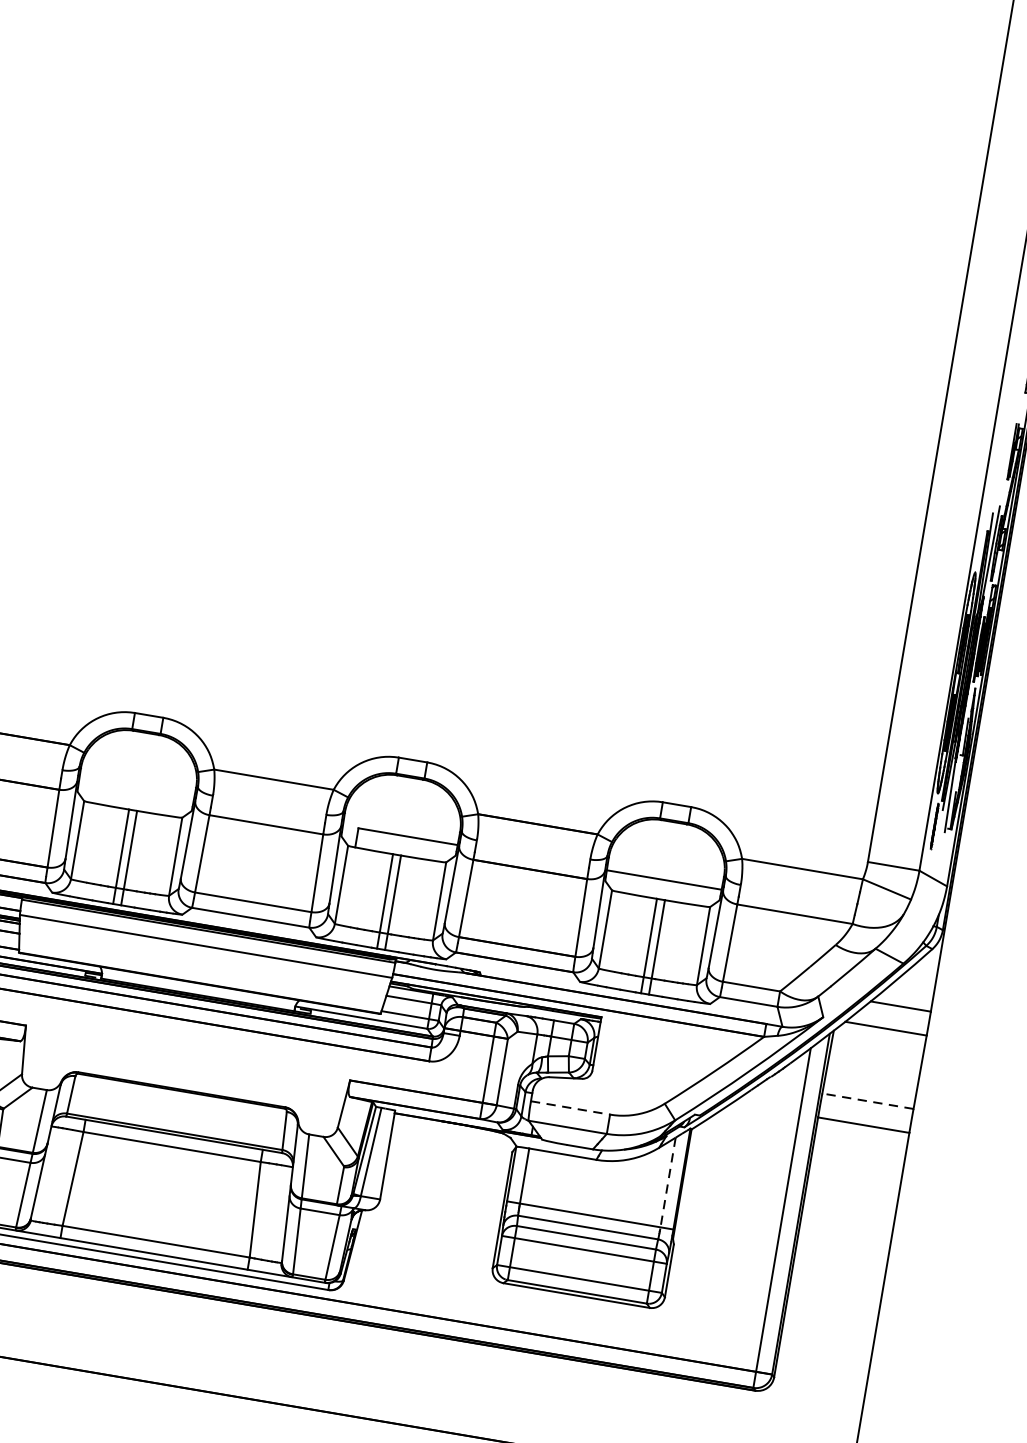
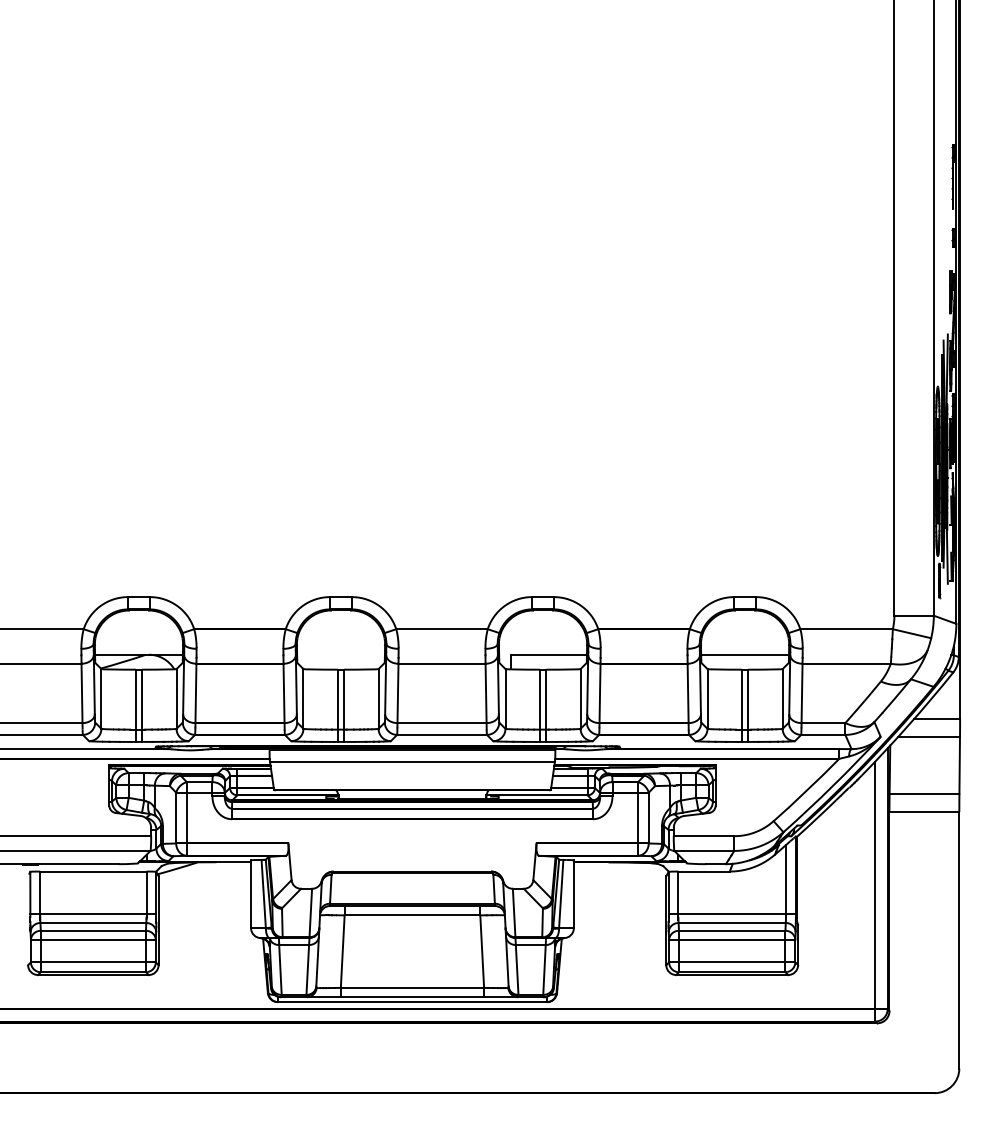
line: (867, 1100) -> (924, 793), dashed -> solid
line: (571, 1108) -> (704, 836), dashed -> solid
line: (668, 1184) -> (786, 880), dashed -> solid

